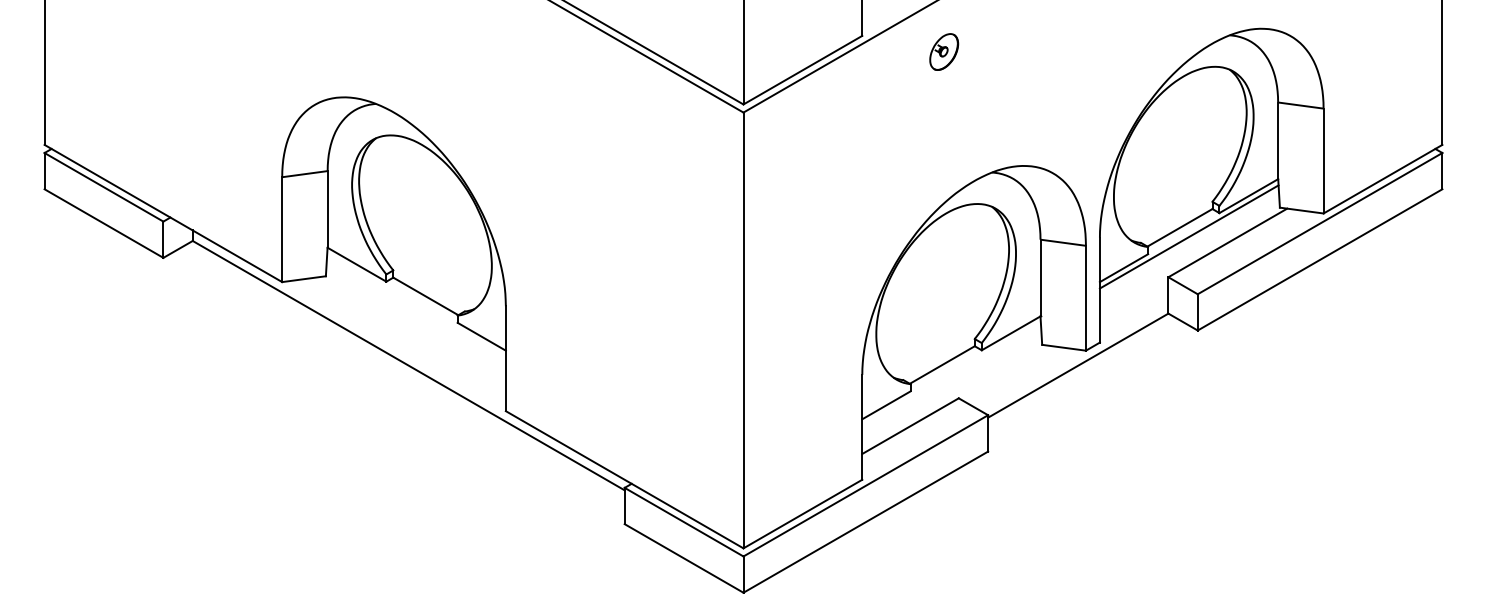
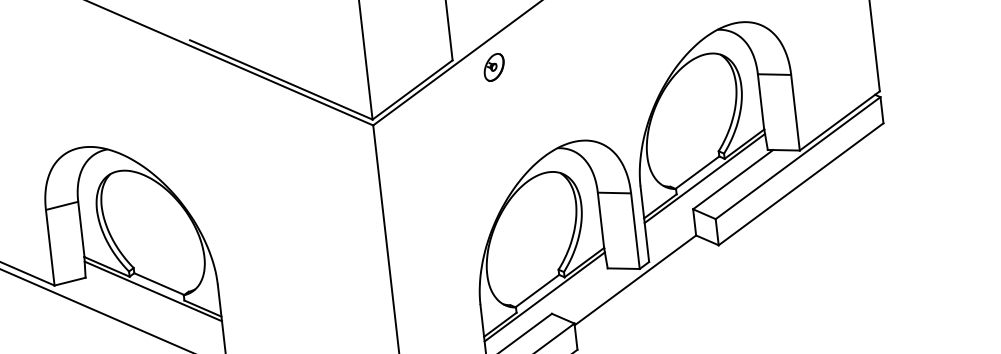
part: (944, 51) -> (494, 67), moved
line: (416, 305) -> (153, 291), added
line: (951, 373) -> (544, 296), added

